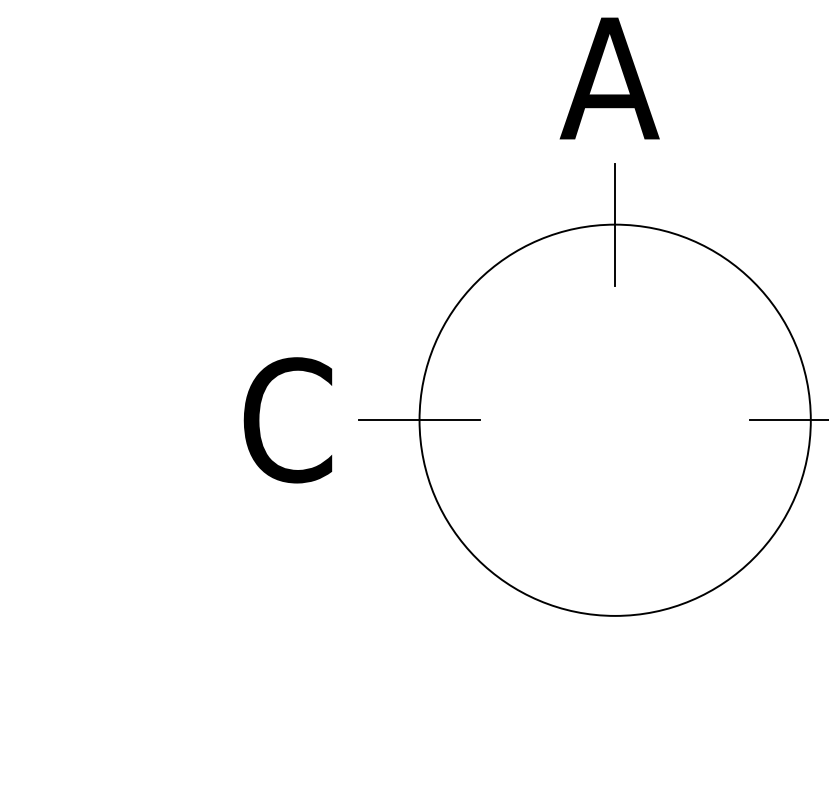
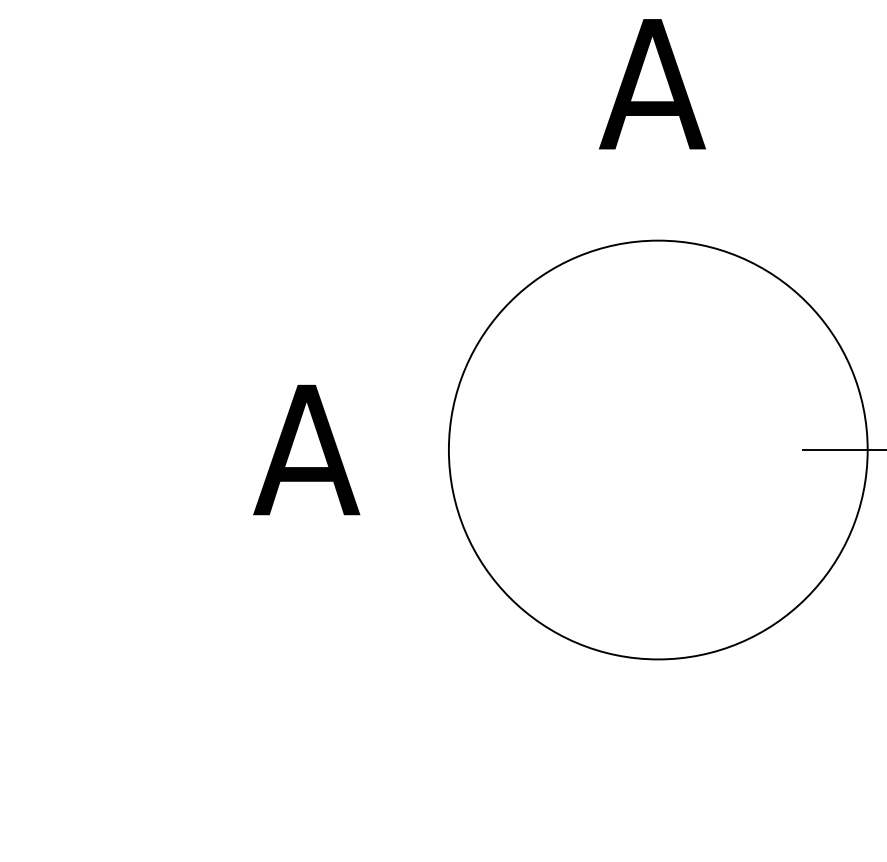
line: (615, 224) -> (658, 240), removed
text: (286, 420) -> (306, 450), C -> A
line: (419, 420) -> (448, 450), removed

